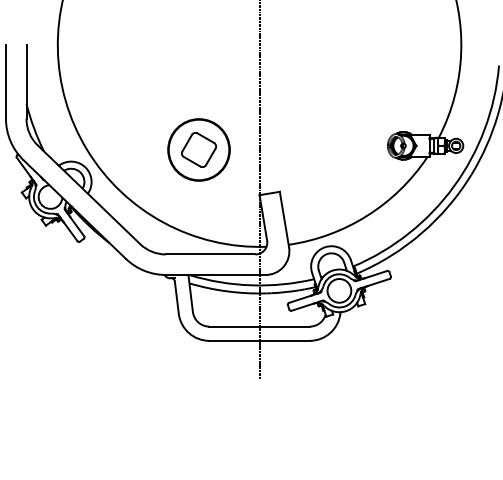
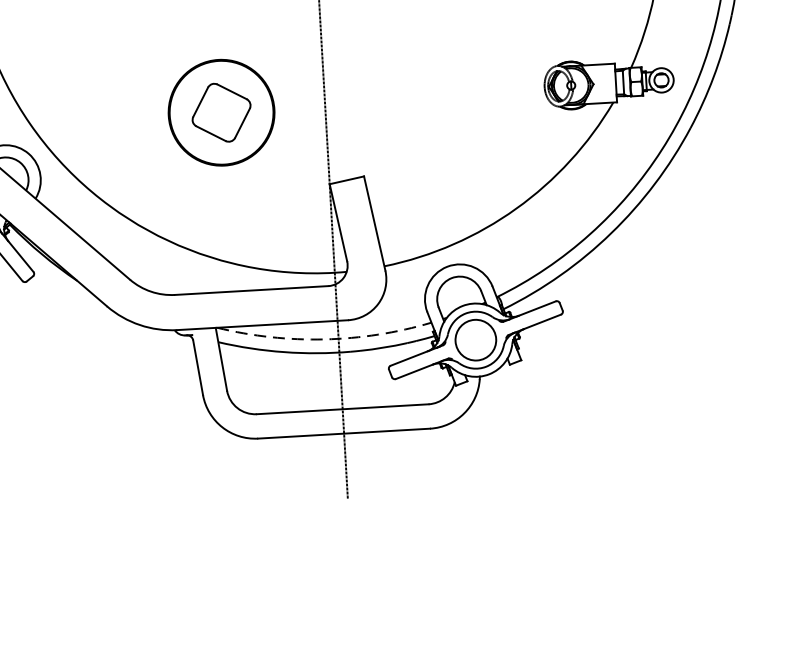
arc: (251, 285) -> (324, 339), solid -> dashed

